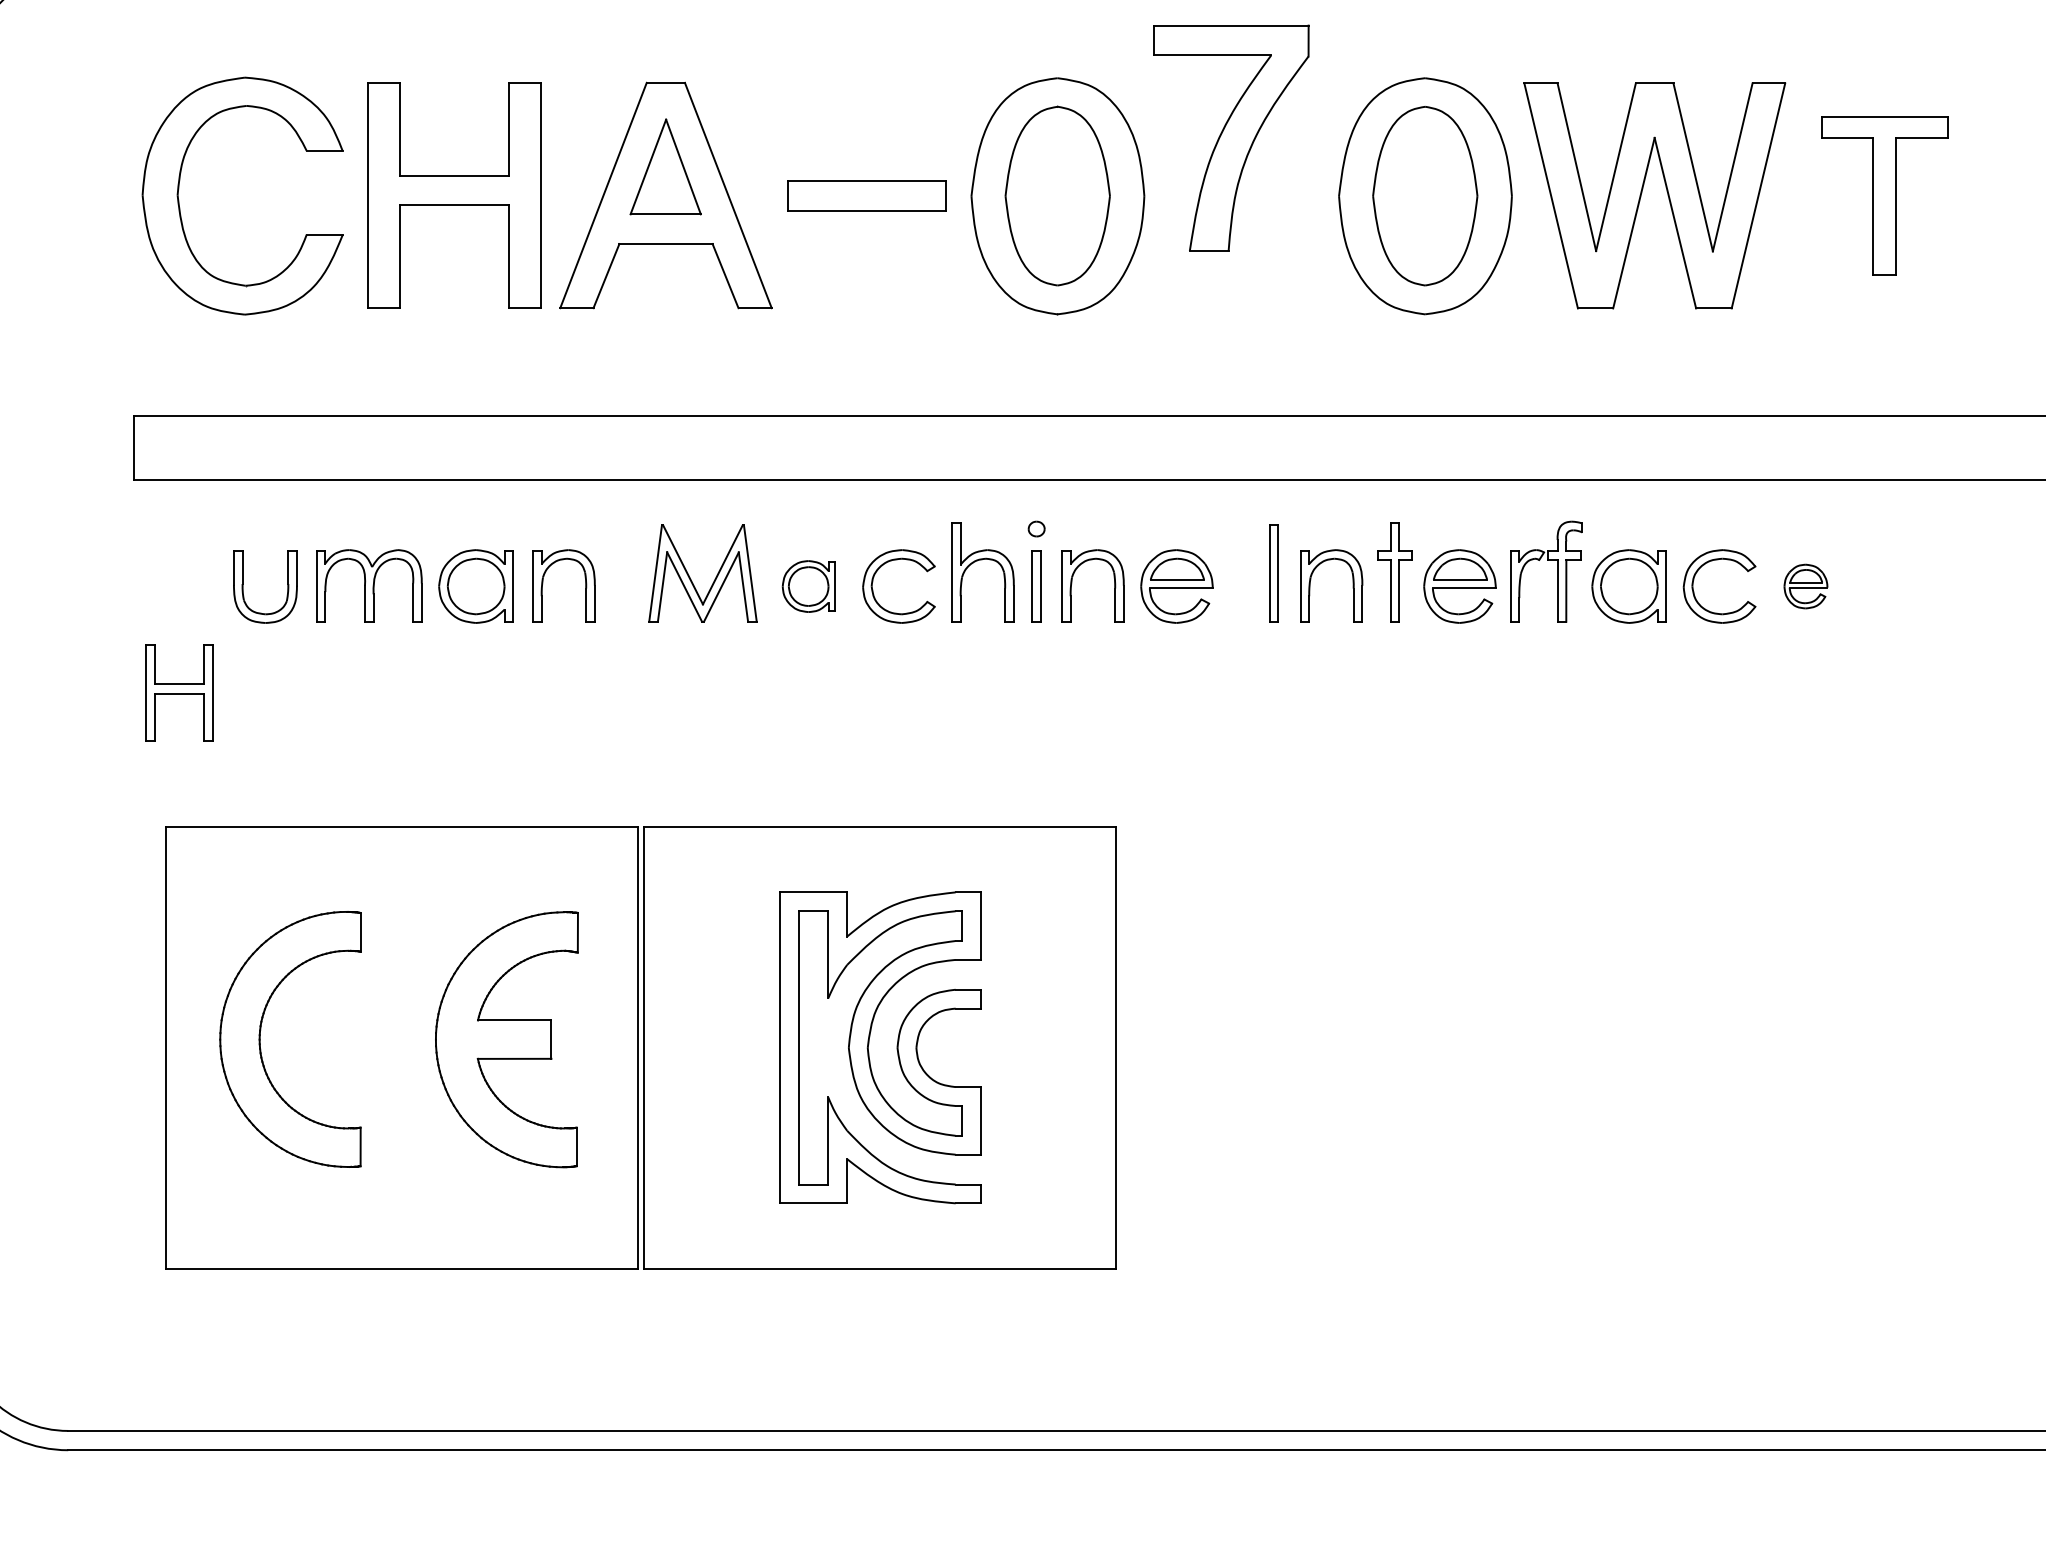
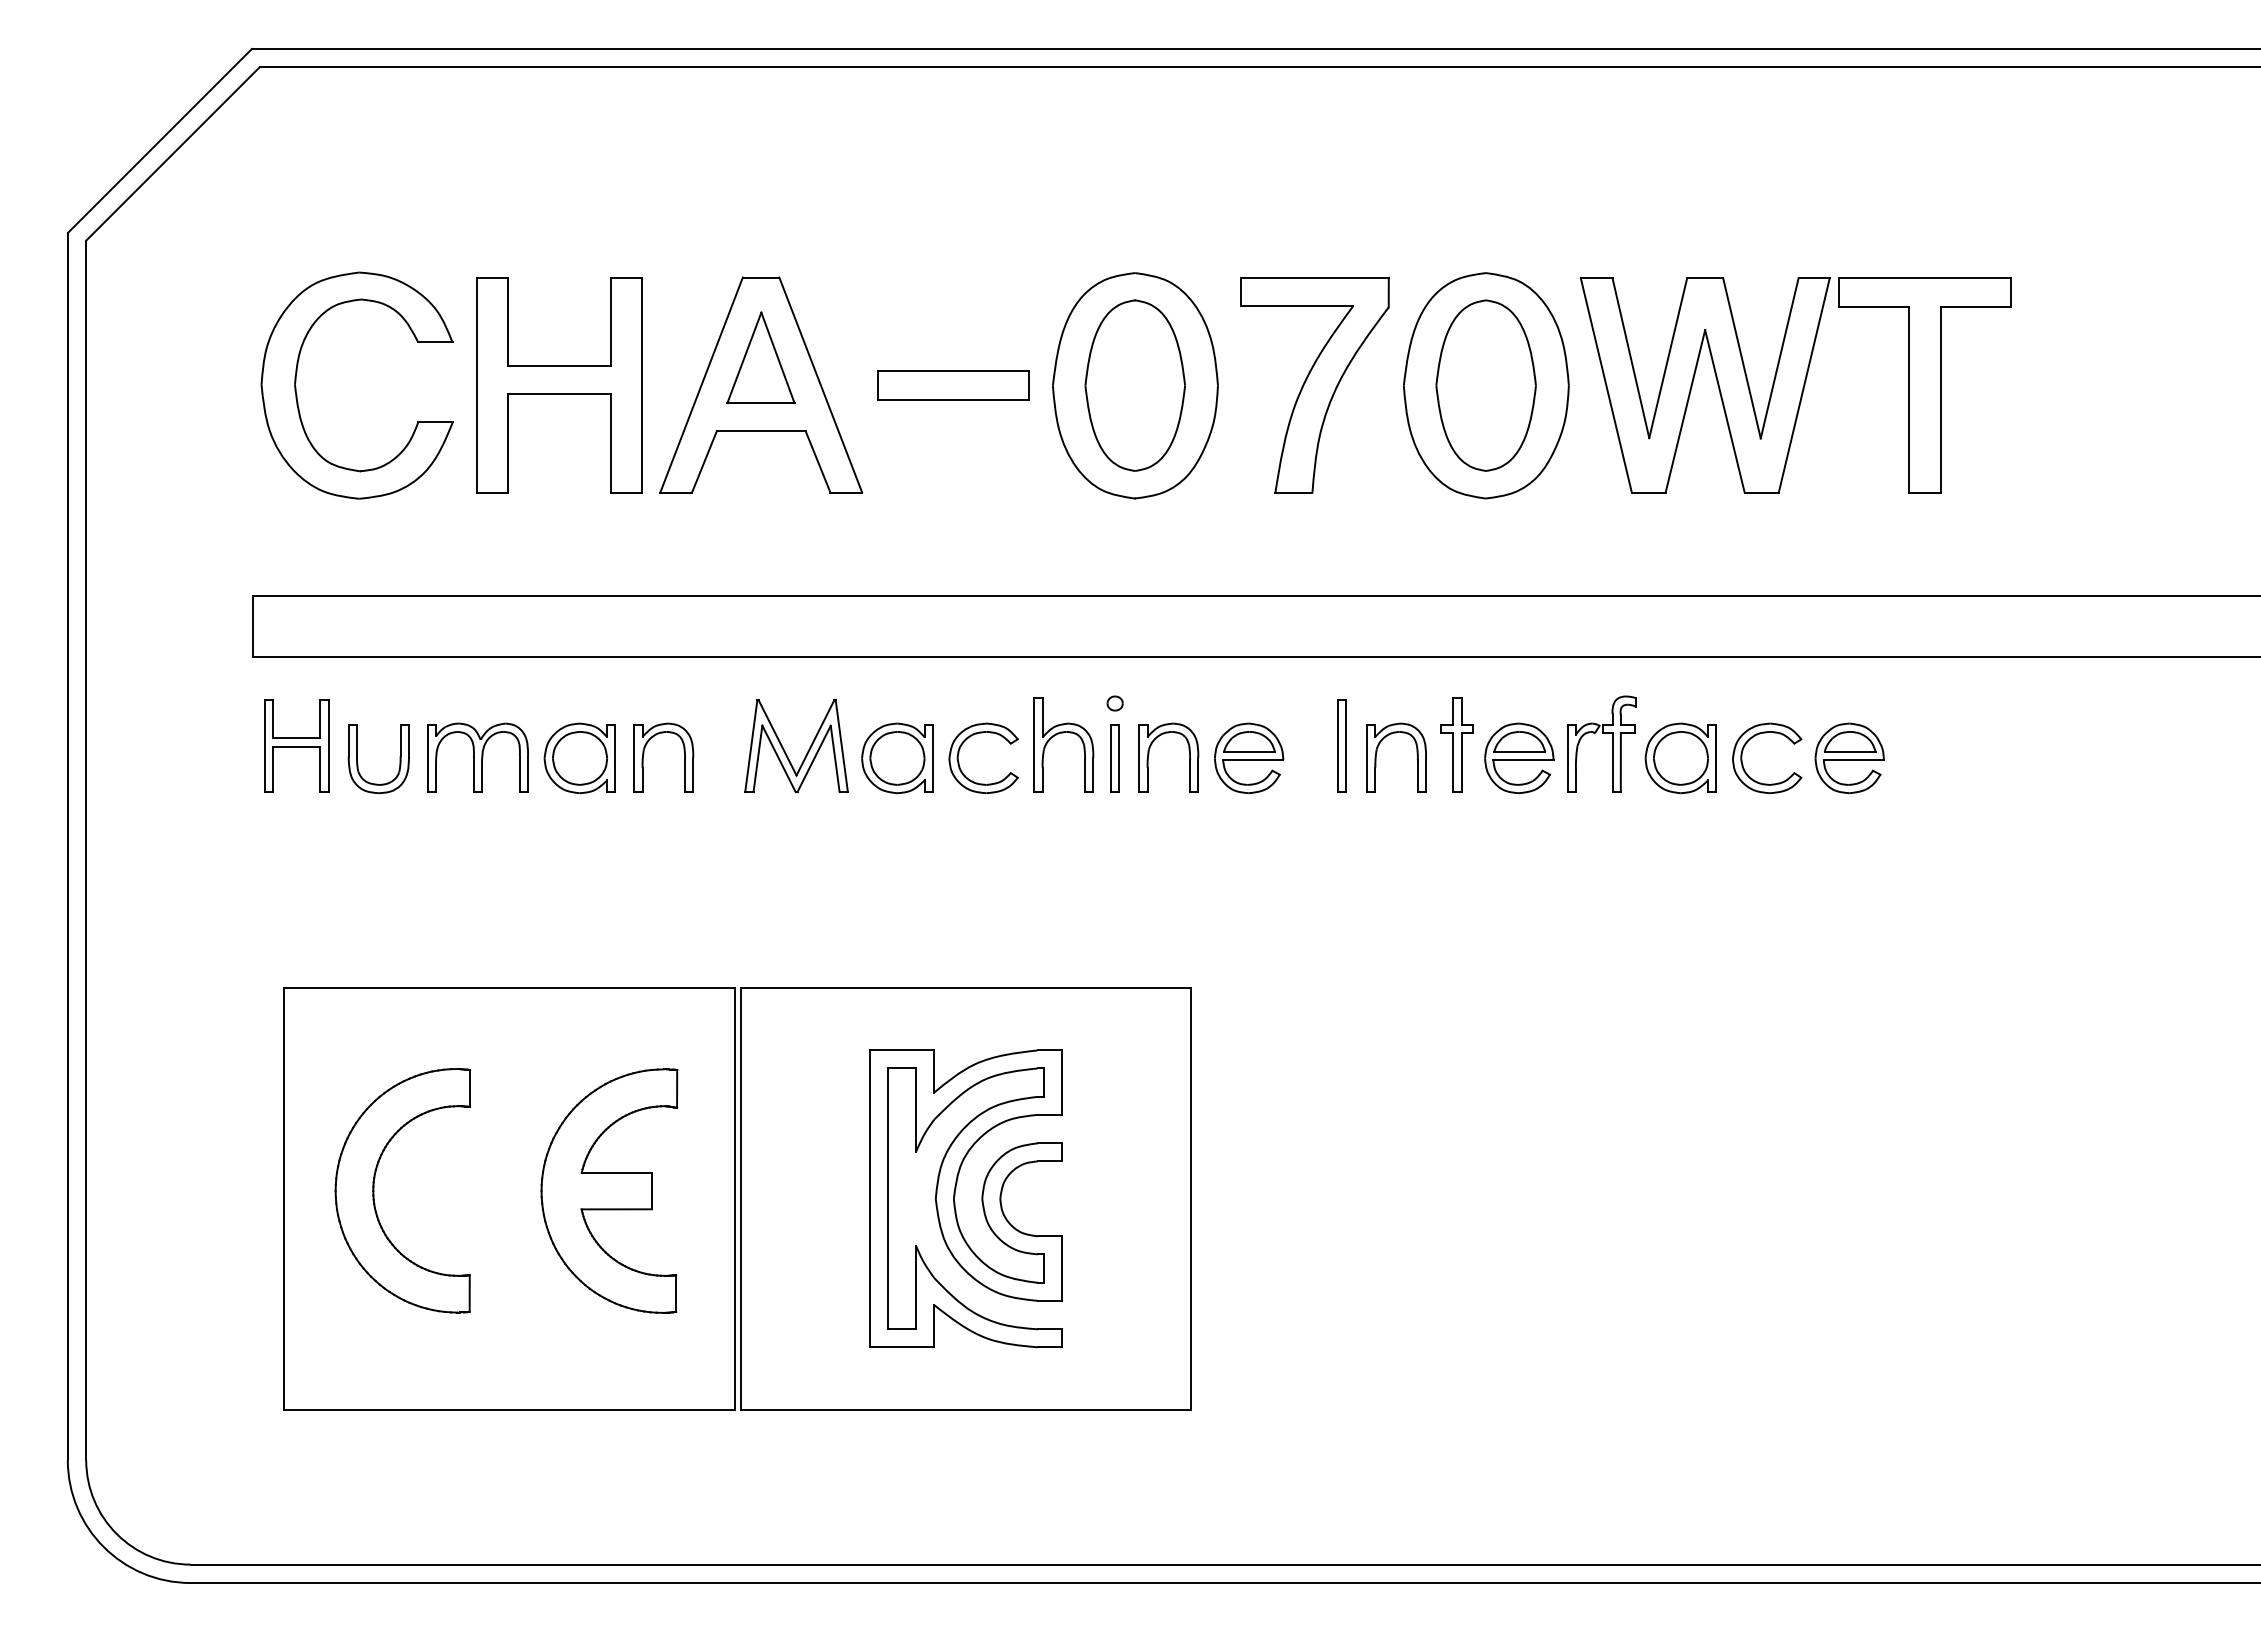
part: (1230, 138) -> (1314, 385), moved
part: (1884, 195) -> (1924, 385), size x1.43
part: (808, 586) -> (897, 758), size x1.43
part: (1805, 586) -> (1849, 758), size x1.67
part: (179, 692) -> (296, 745), moved

